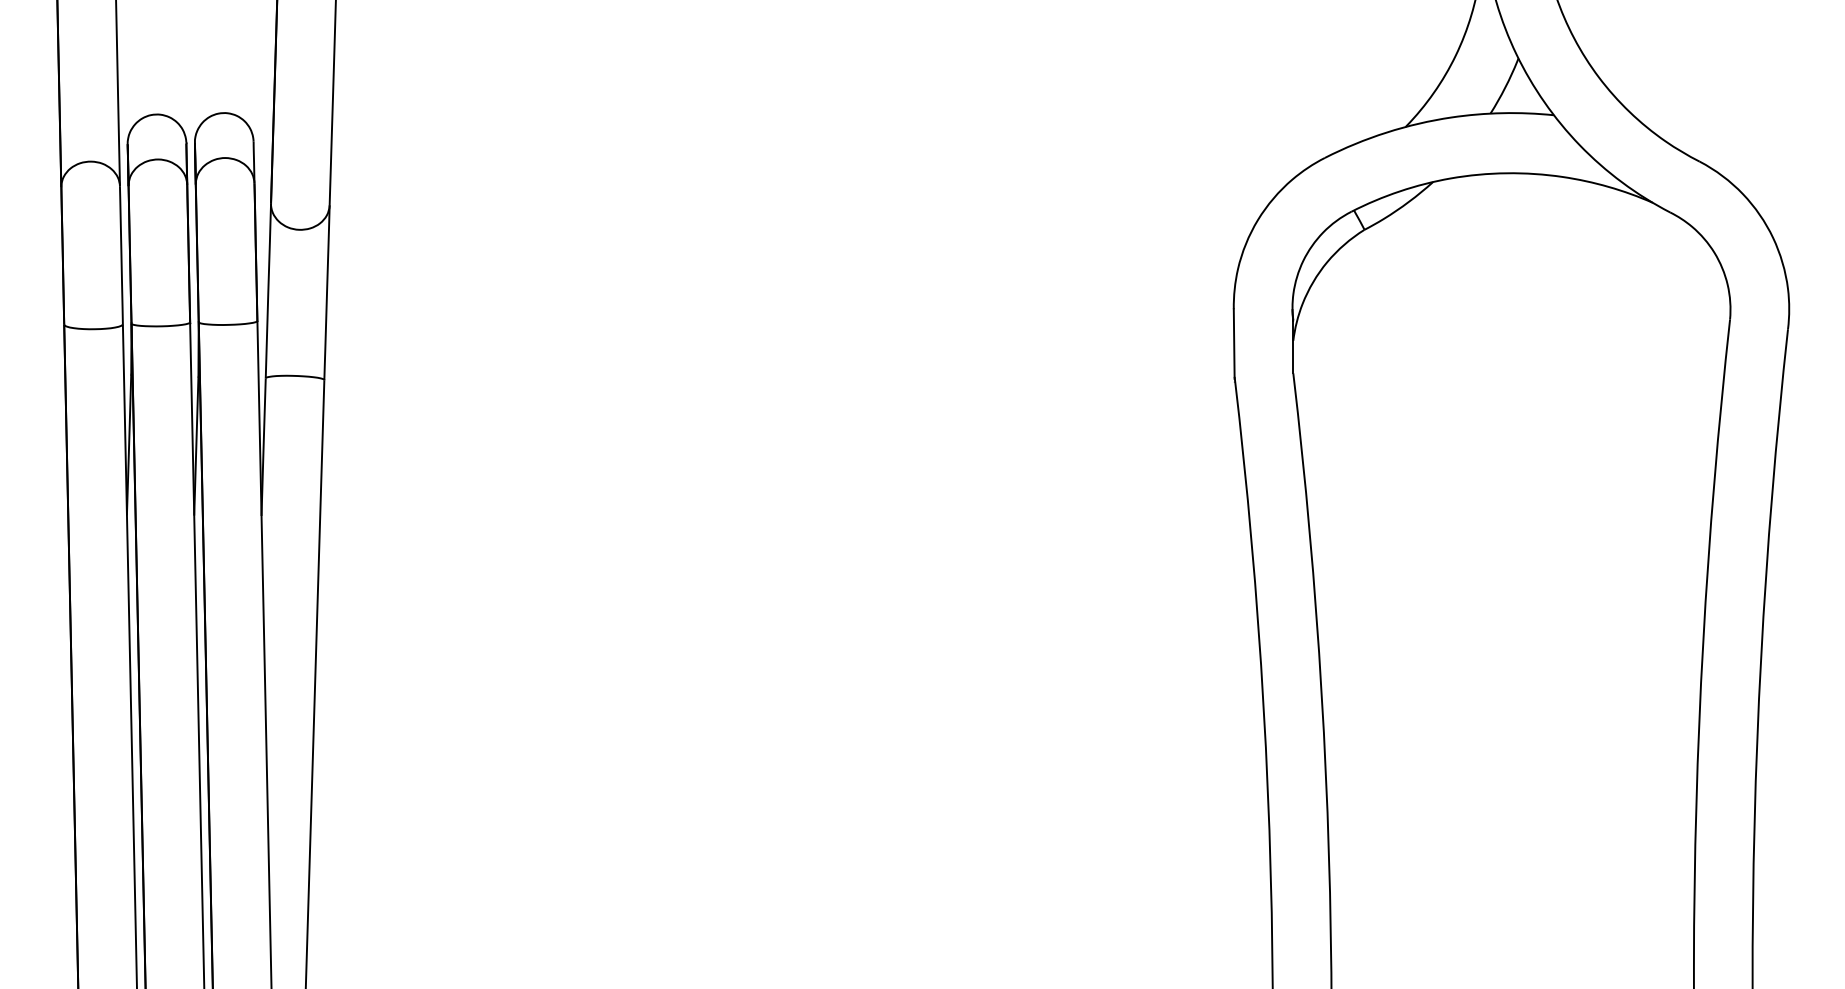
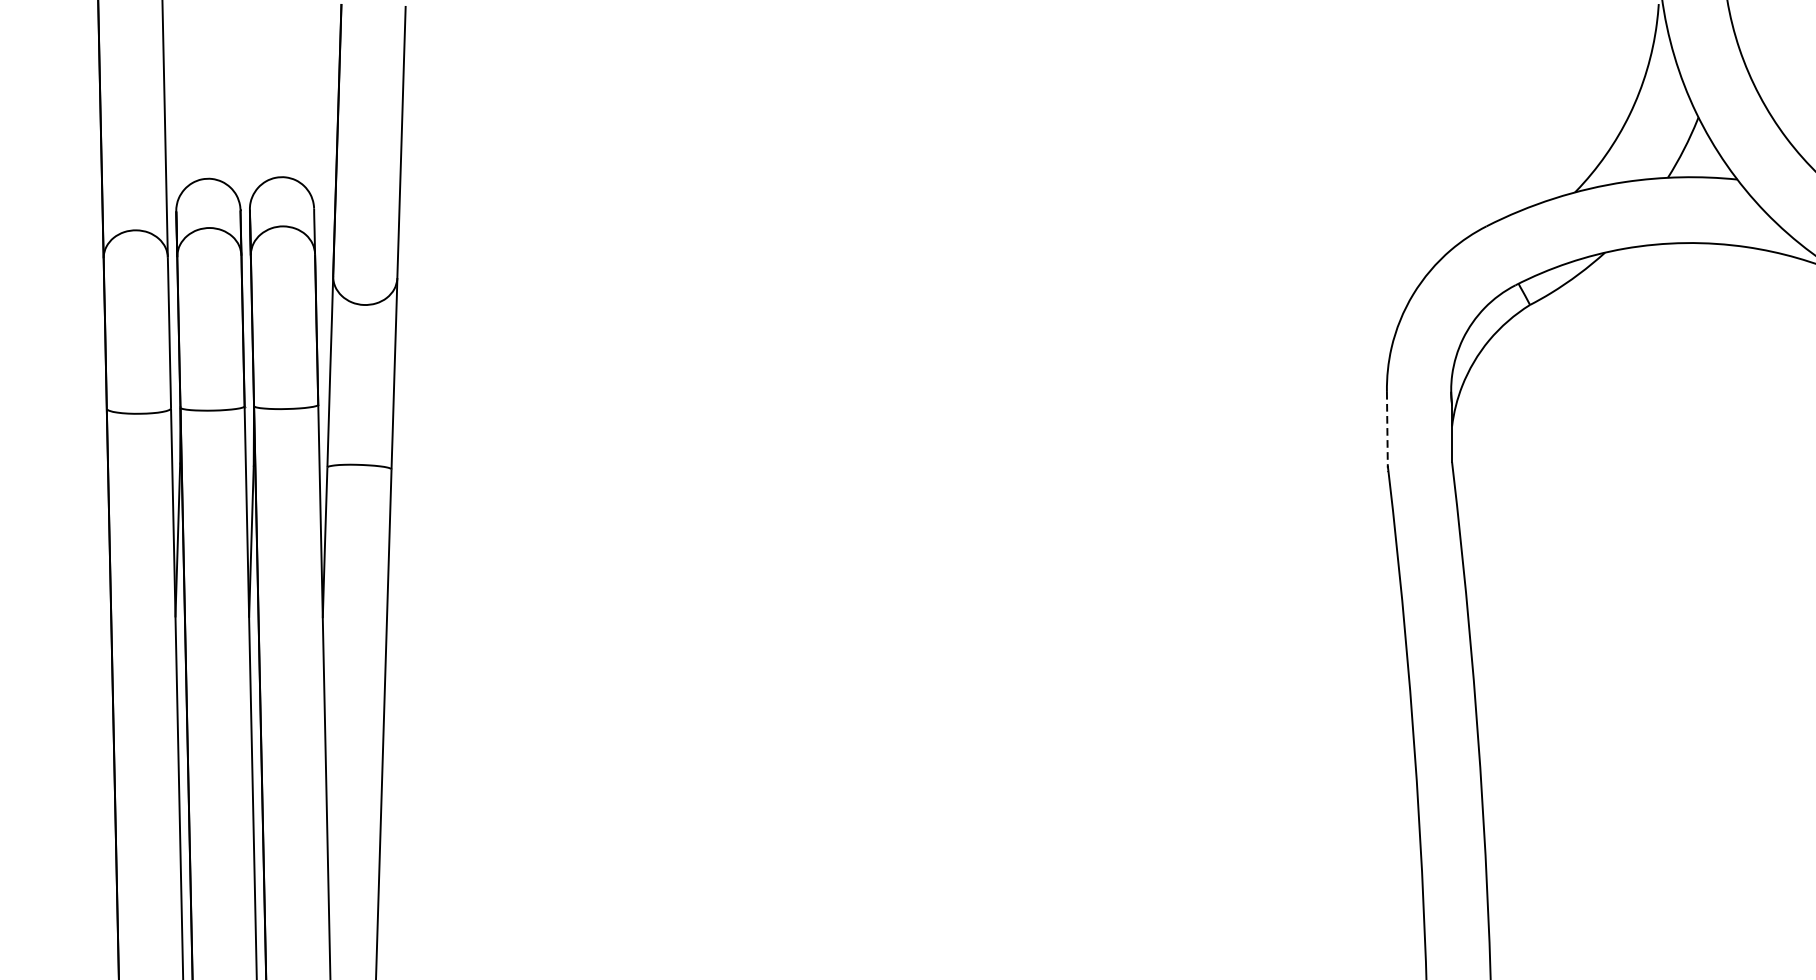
line: (1234, 344) -> (1387, 430), solid -> dashed

